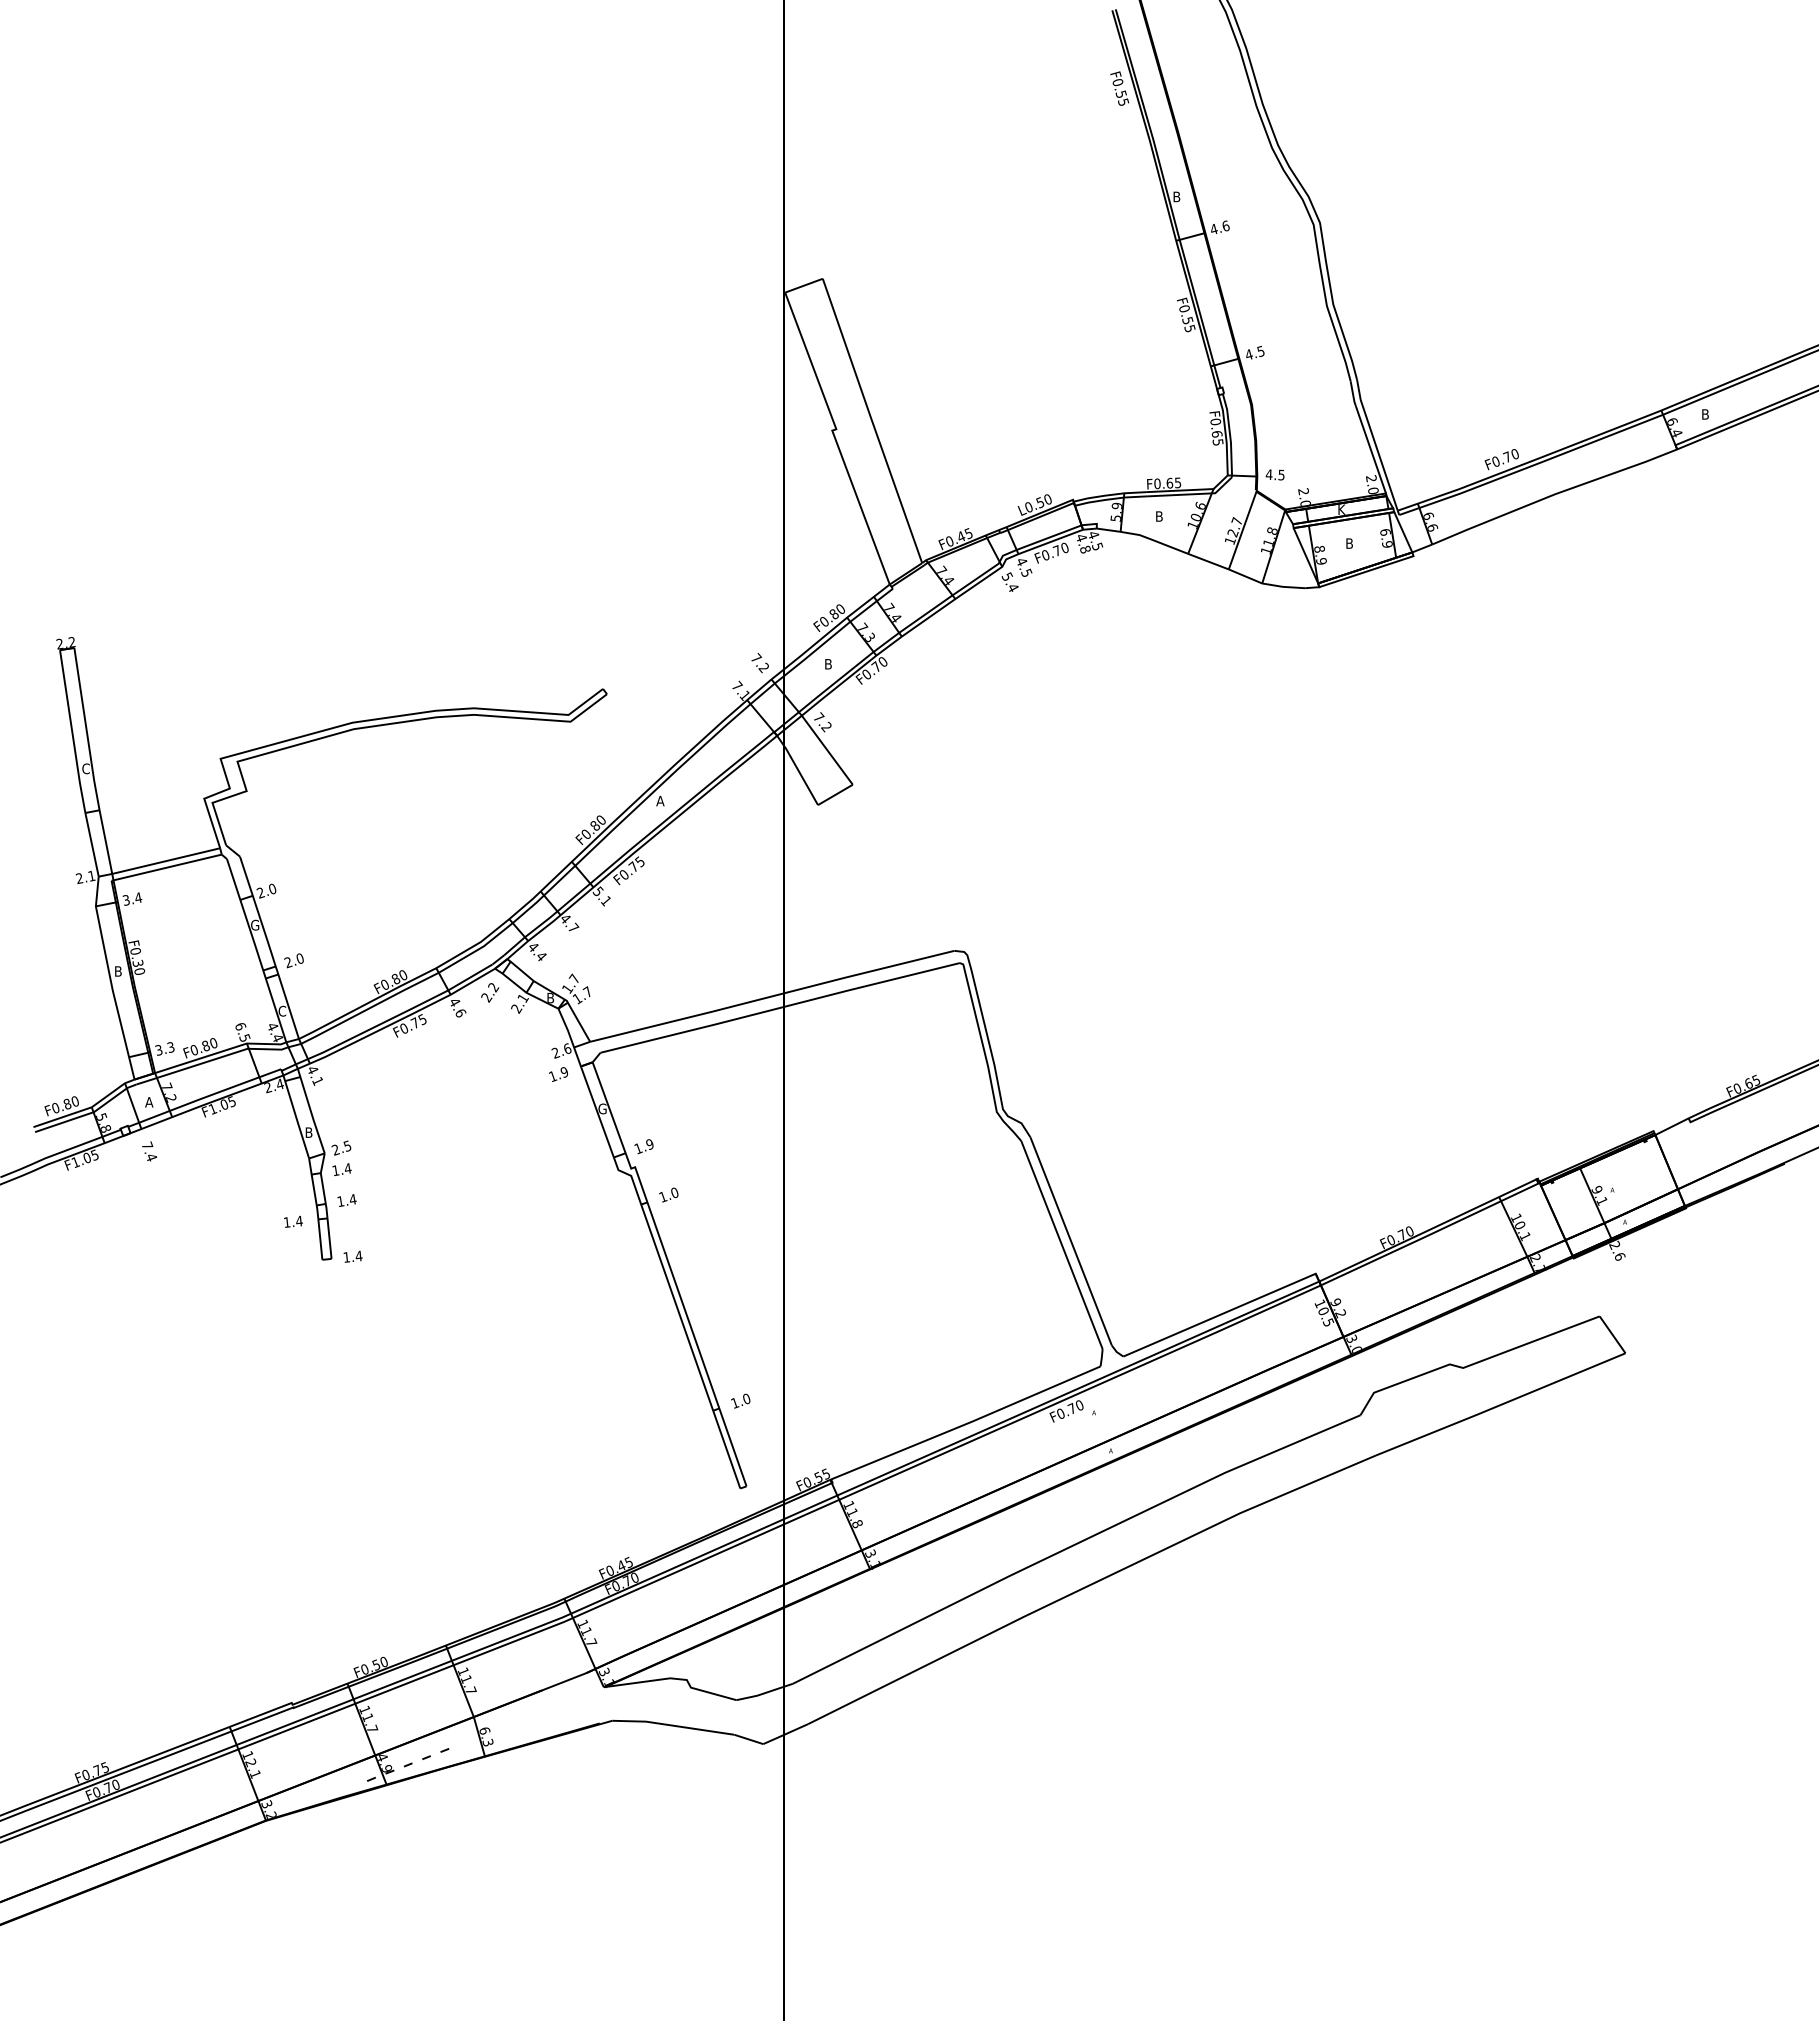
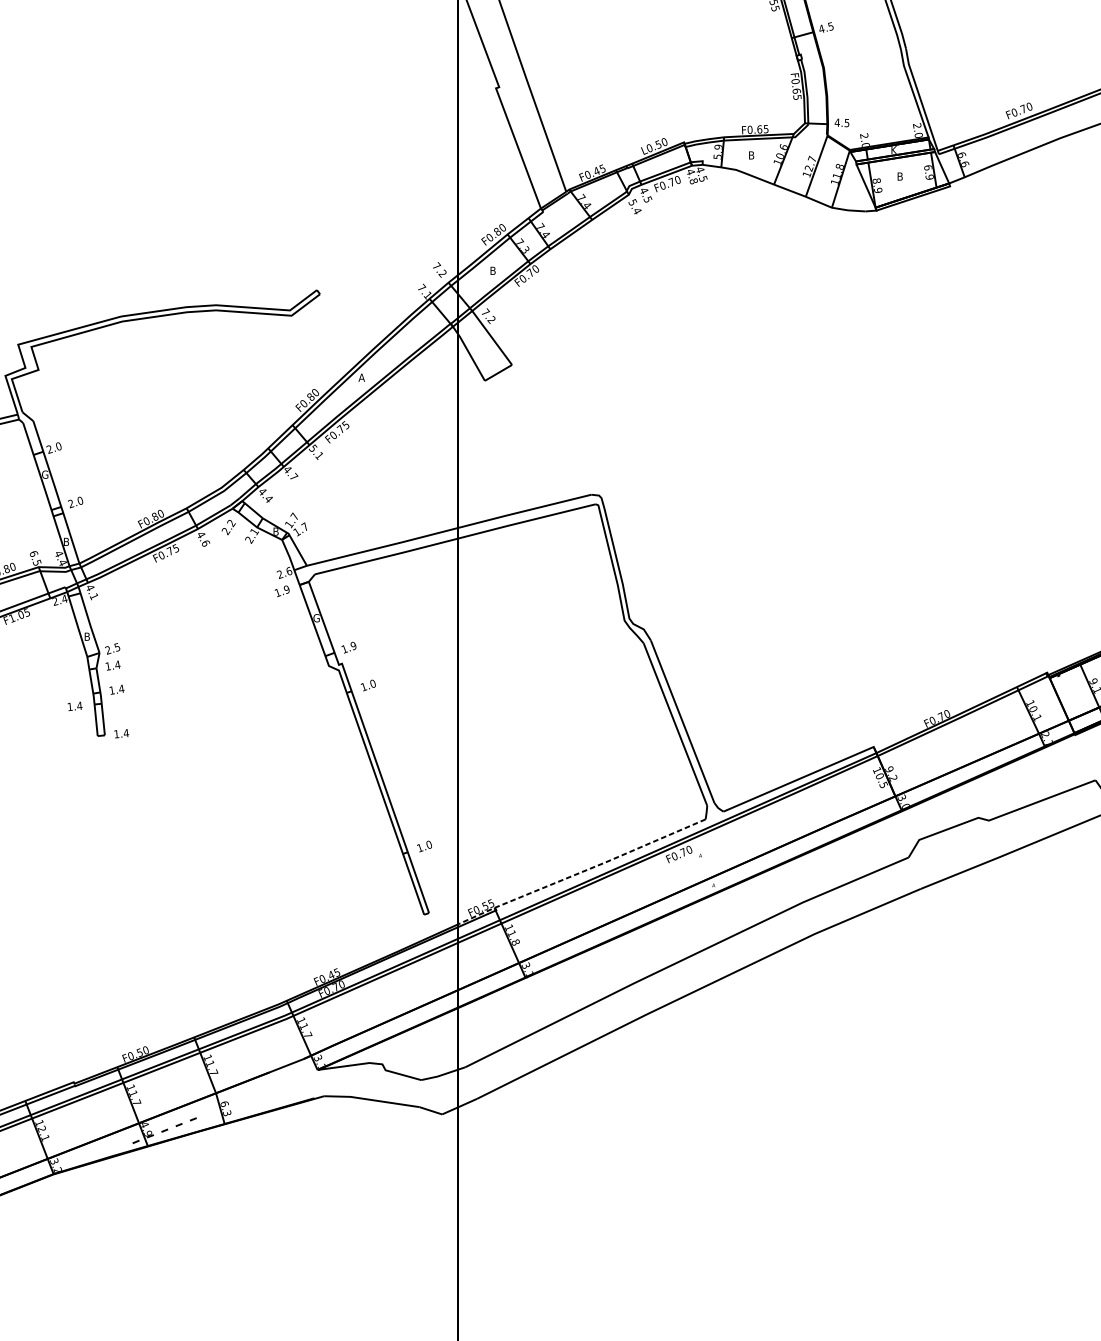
text: (282, 1010) -> (66, 541), C -> B
line: (942, 1433) -> (582, 871), solid -> dashed

